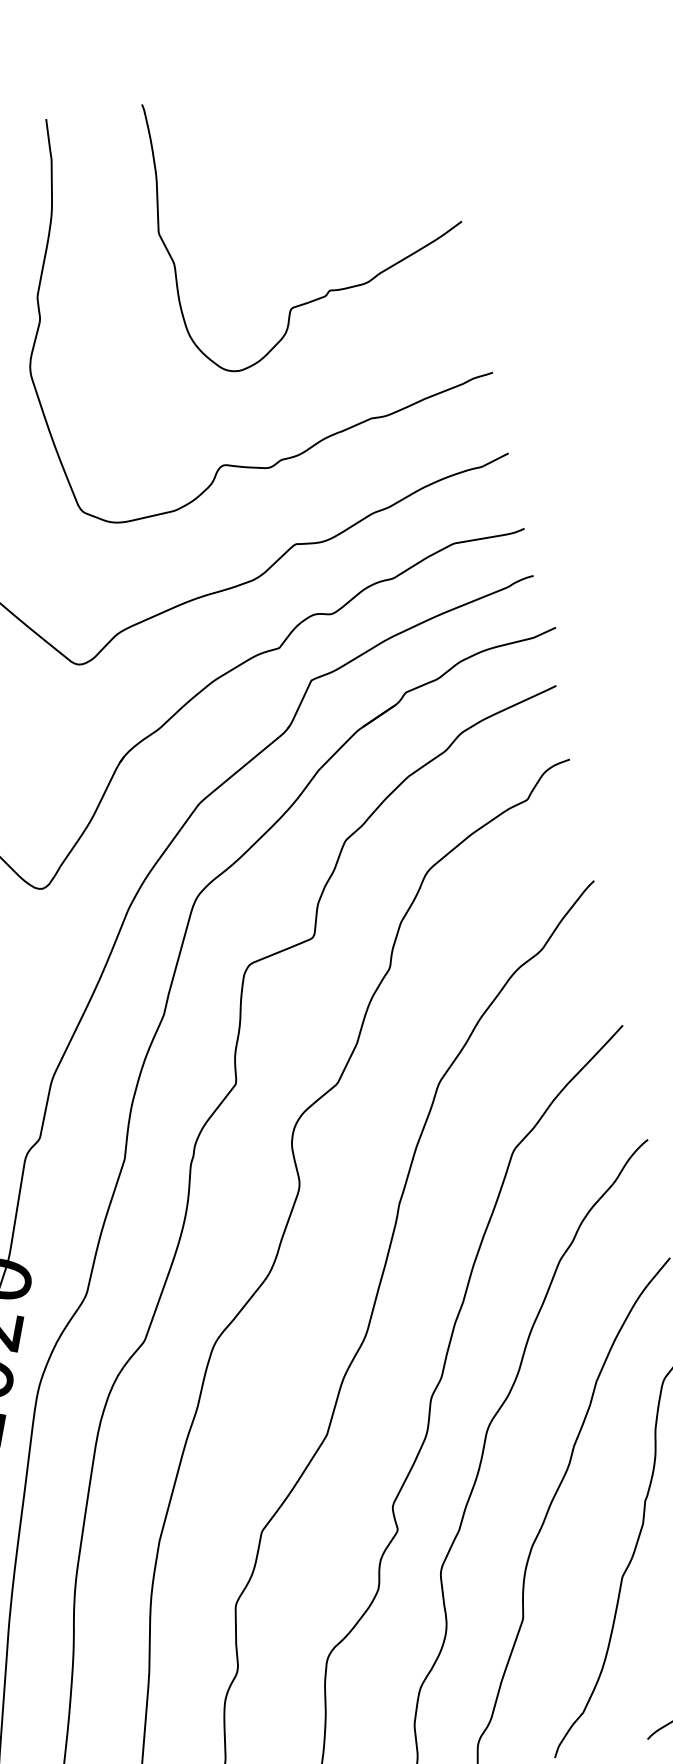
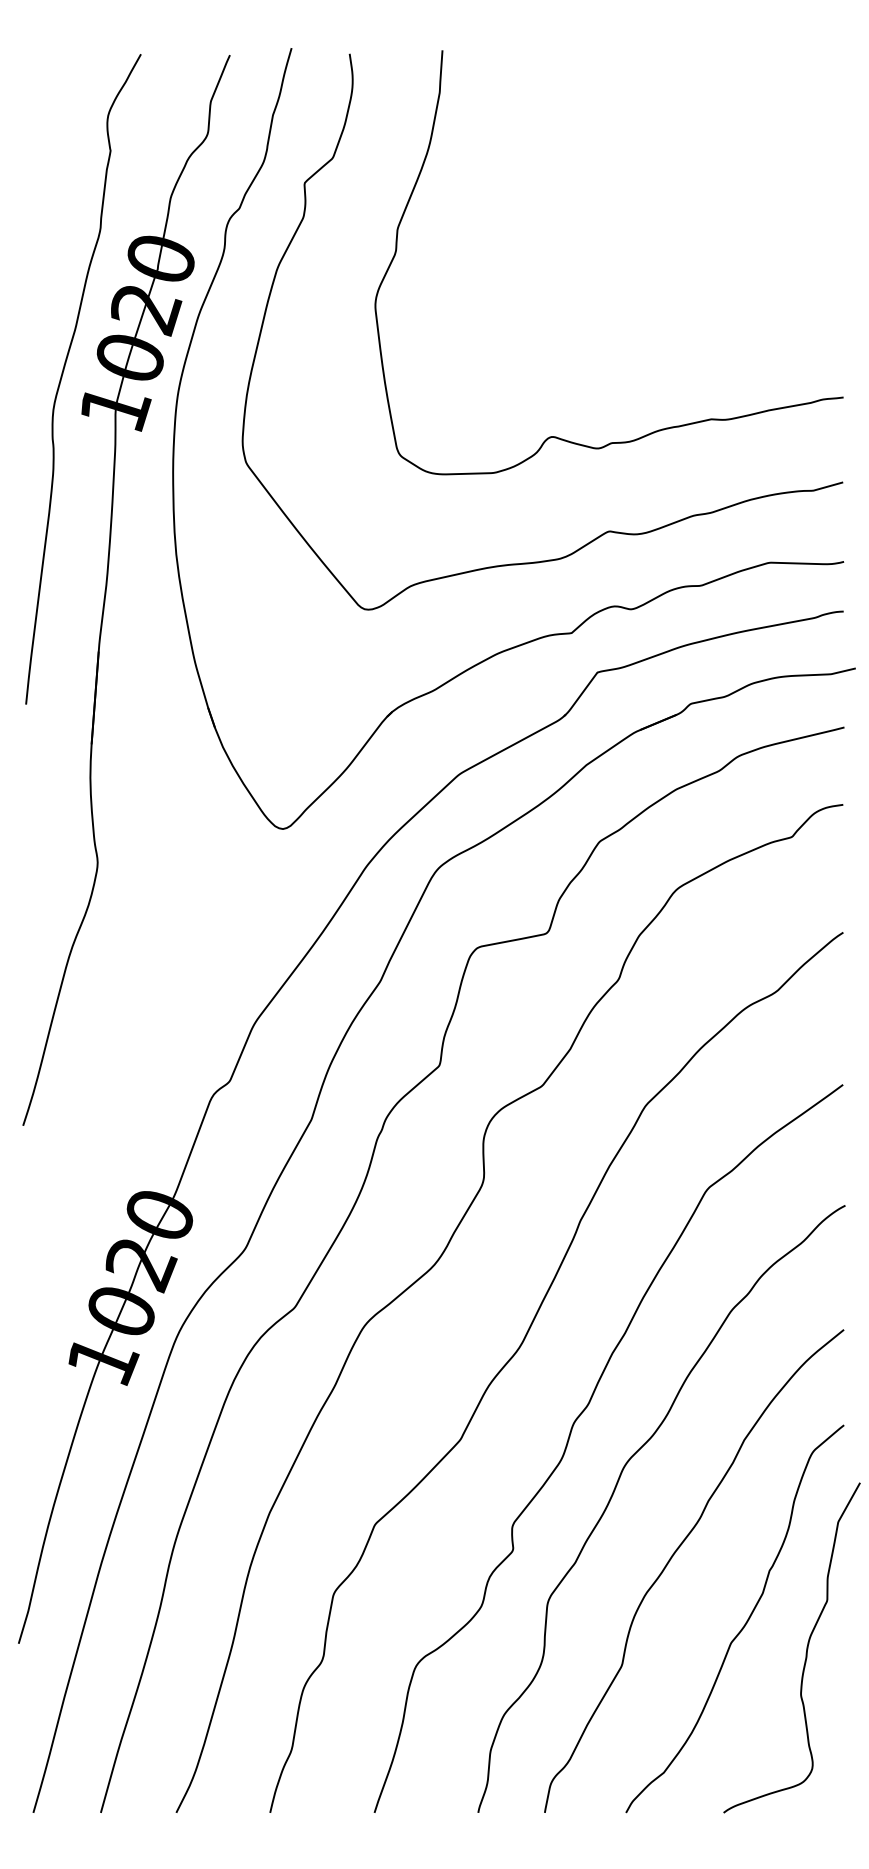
curve: (329, 289) -> (694, 280), removed

